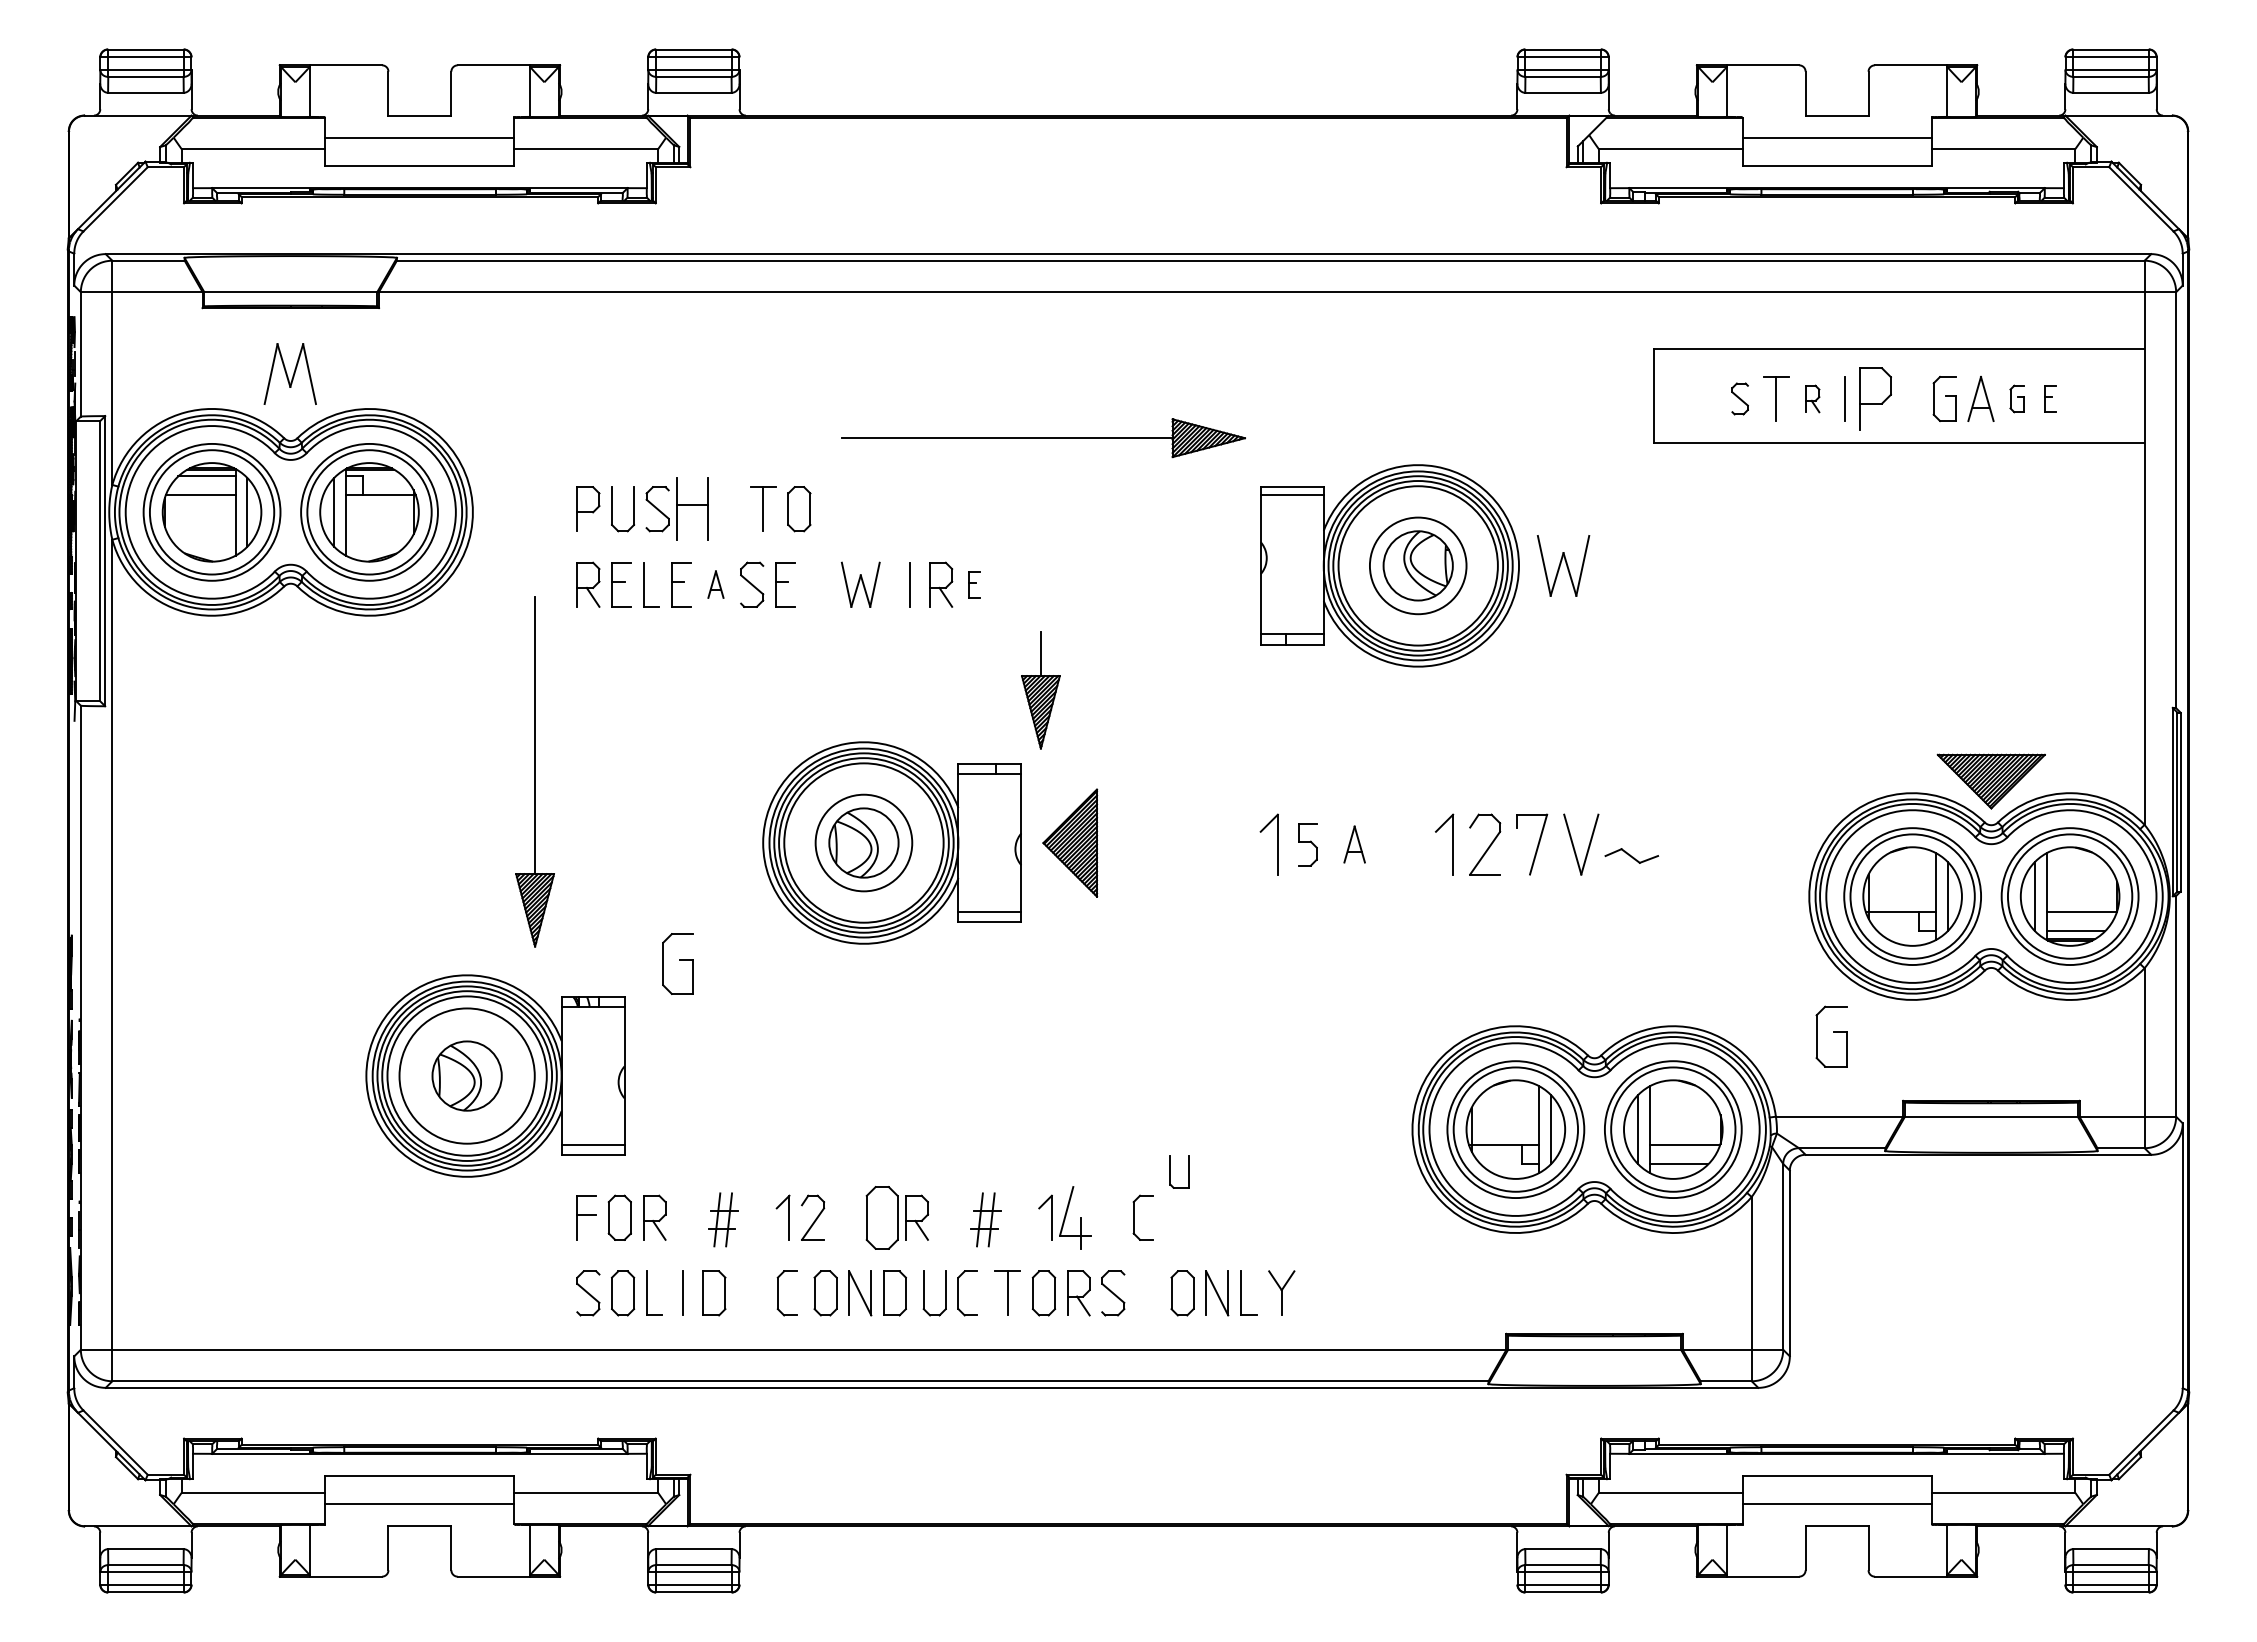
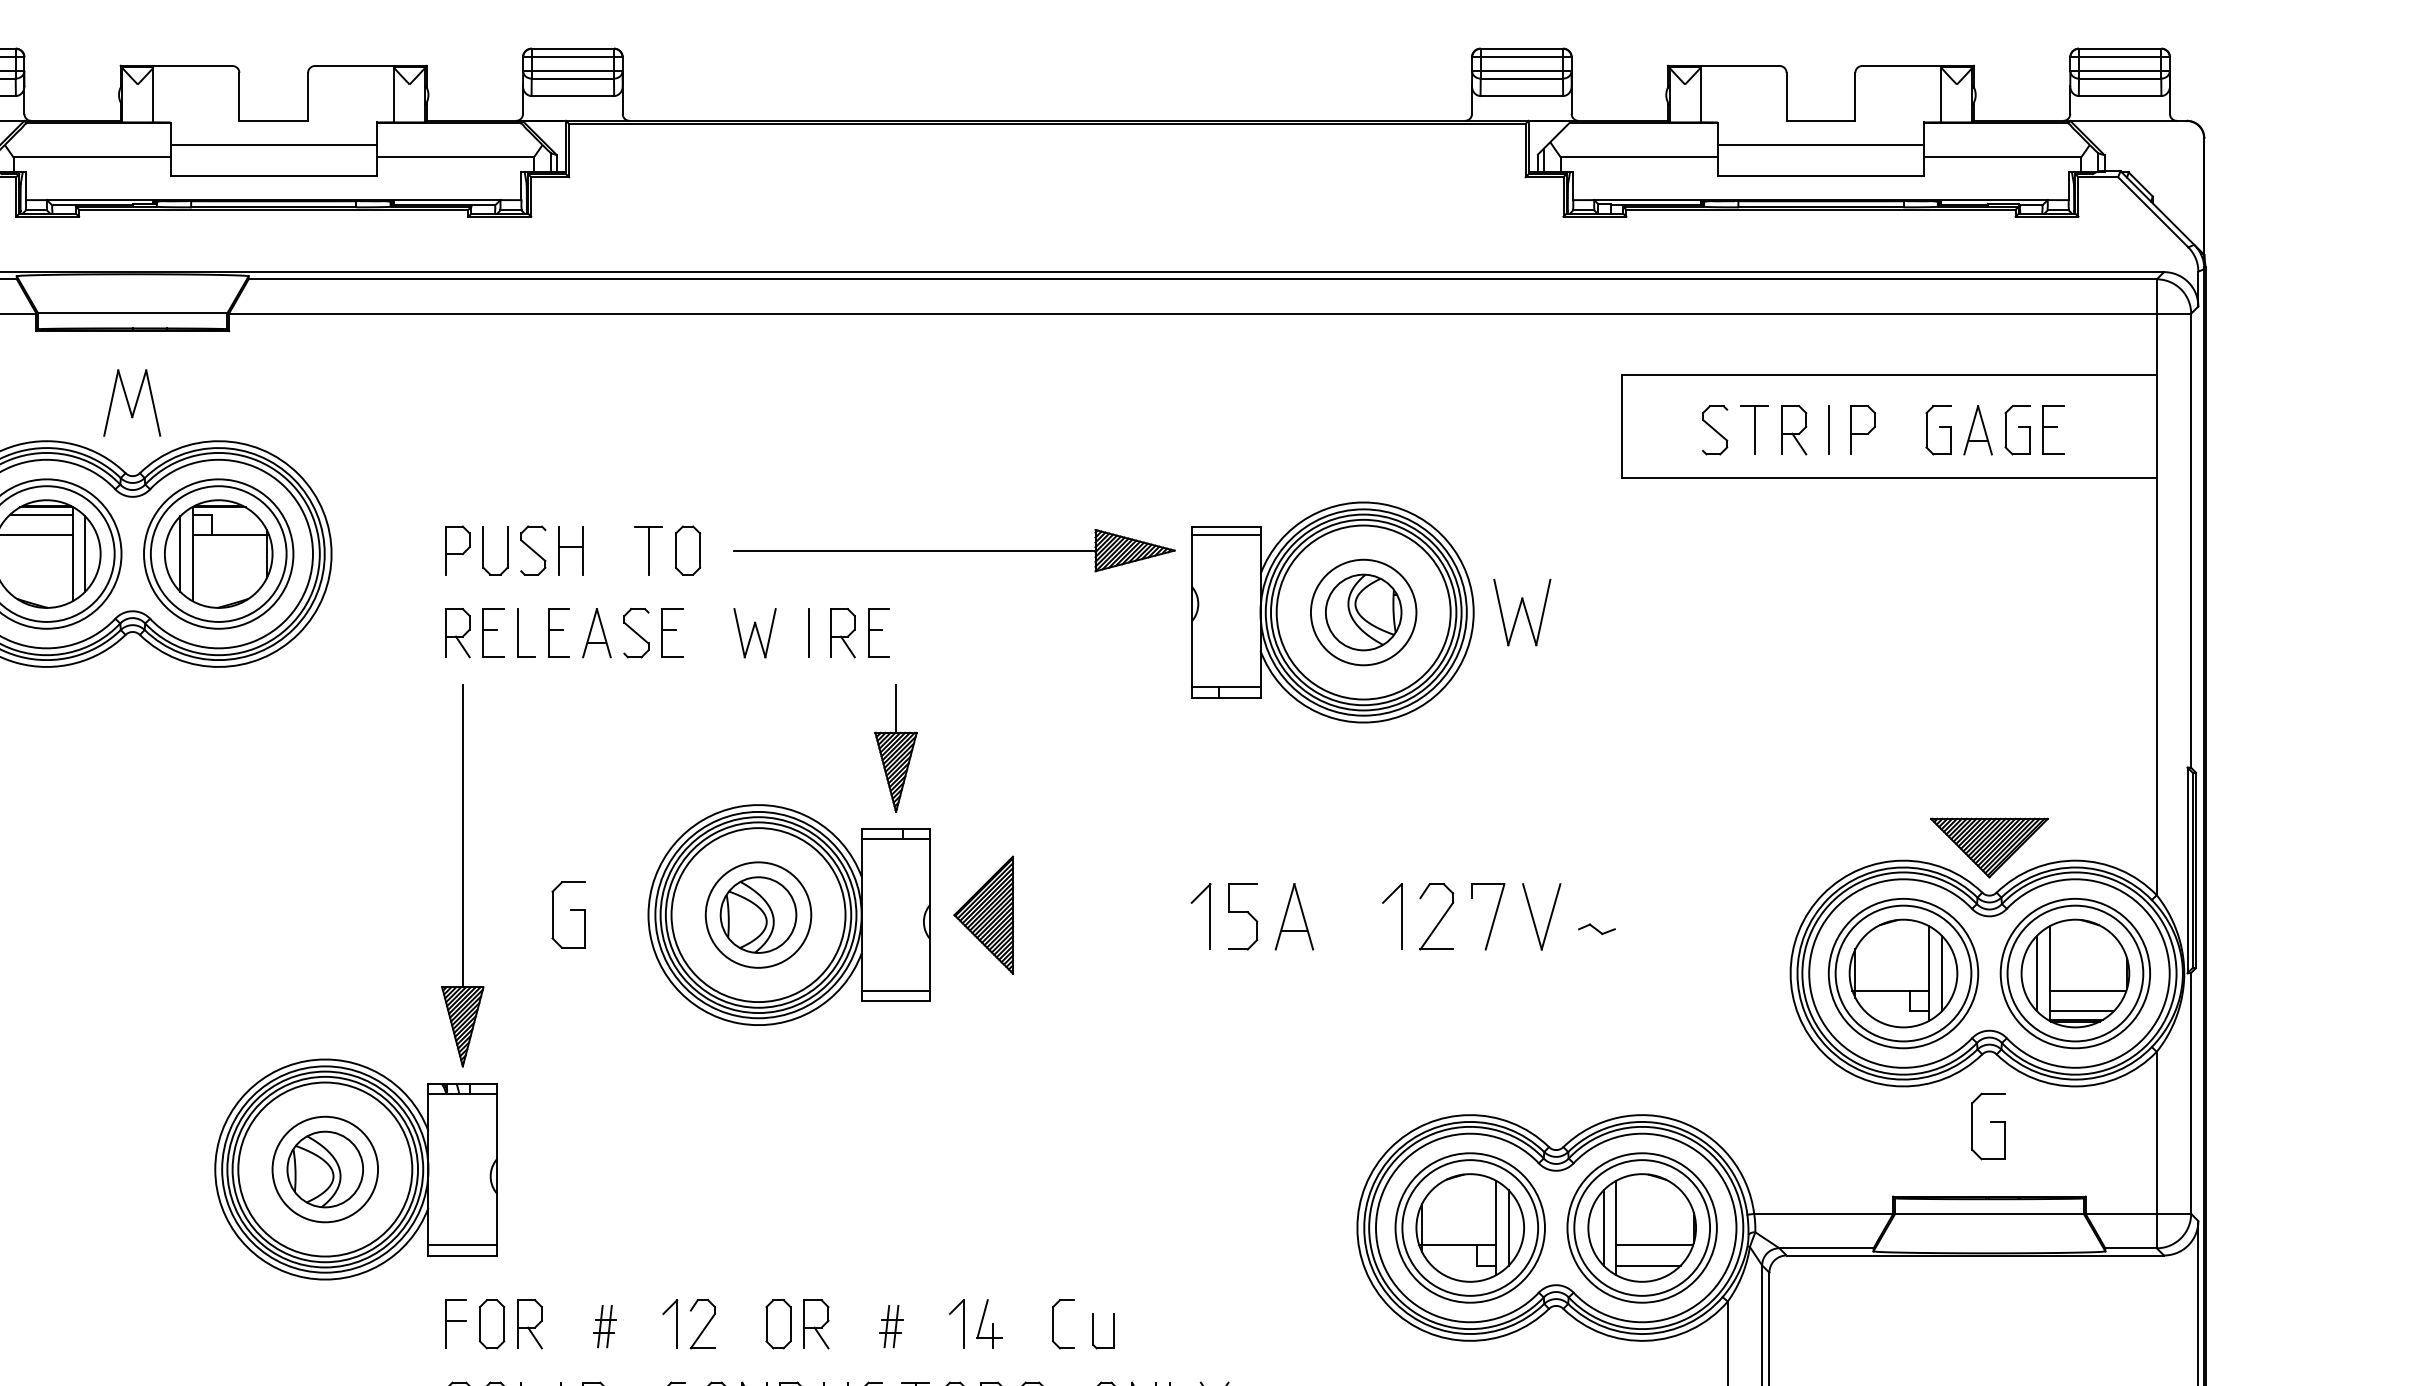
part: (1740, 398) -> (1715, 429), size x1.43
part: (1812, 398) -> (1794, 429), size x1.67
part: (1875, 398) -> (1862, 429), size x0.71
part: (2016, 398) -> (2016, 429), size x1.67
part: (2050, 398) -> (2054, 429), size x1.67
part: (1043, 438) -> (954, 550), moved
part: (691, 508) -> (570, 549), size x0.71
part: (715, 584) -> (596, 632), size x1.67
part: (974, 584) -> (879, 632), size x1.67
part: (1040, 690) -> (895, 748), moved
part: (534, 771) -> (462, 875), moved
part: (1307, 844) -> (1242, 916), size x1.43
part: (1354, 844) -> (1294, 916), size x1.67
part: (1631, 855) -> (1596, 928), size x0.62
part: (677, 963) -> (568, 914), moved
part: (1831, 1036) -> (1988, 1126), moved
circle: (466, 1075) -> (324, 1168), size x0.71
part: (1170, 1171) -> (1093, 1330), moved
part: (882, 1217) -> (778, 1323), size x0.71
part: (1075, 1217) -> (989, 1323), size x0.71
part: (723, 1219) -> (605, 1326), size x0.71
part: (985, 1219) -> (891, 1326), size x0.71

